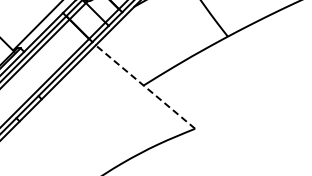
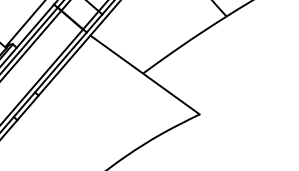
line: (145, 87) -> (145, 75), dashed -> solid

